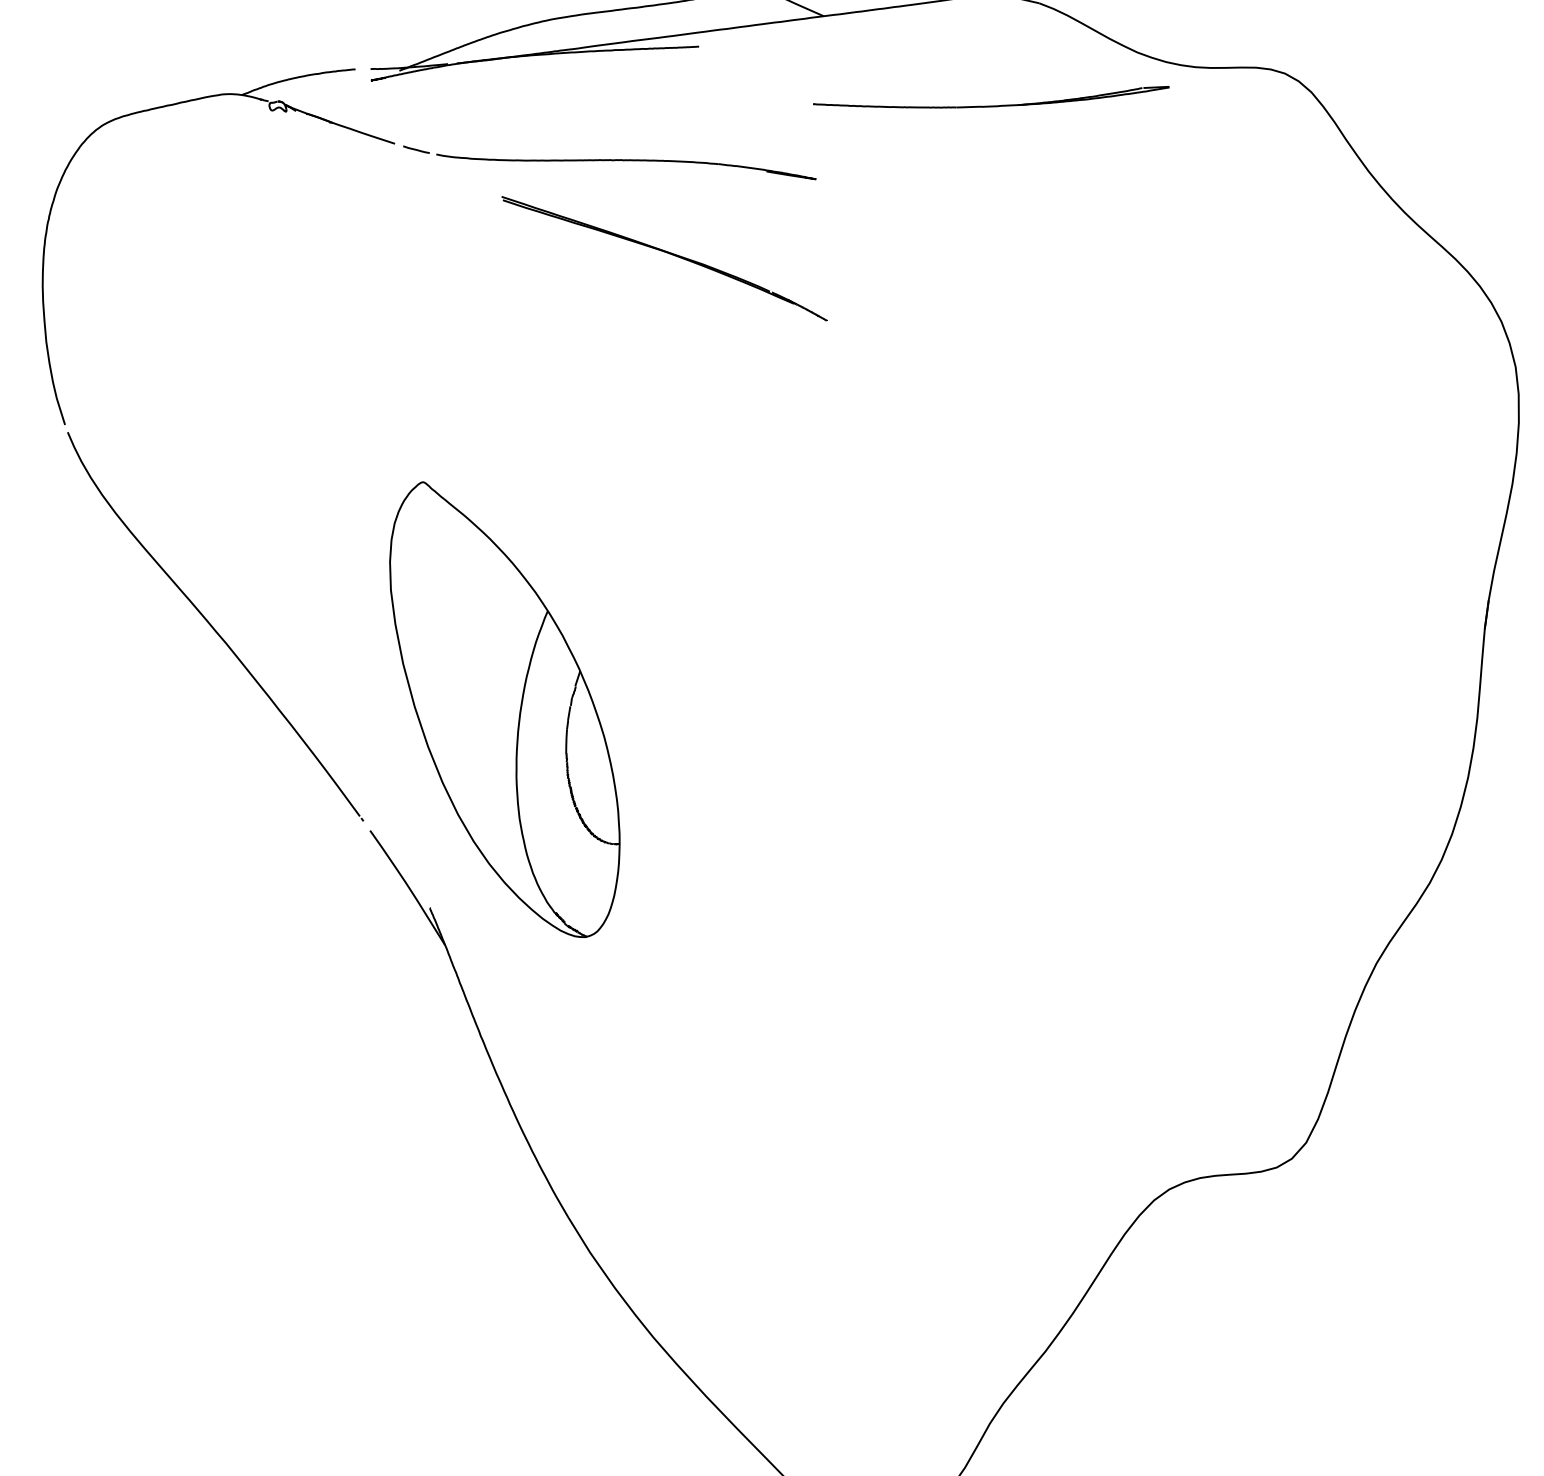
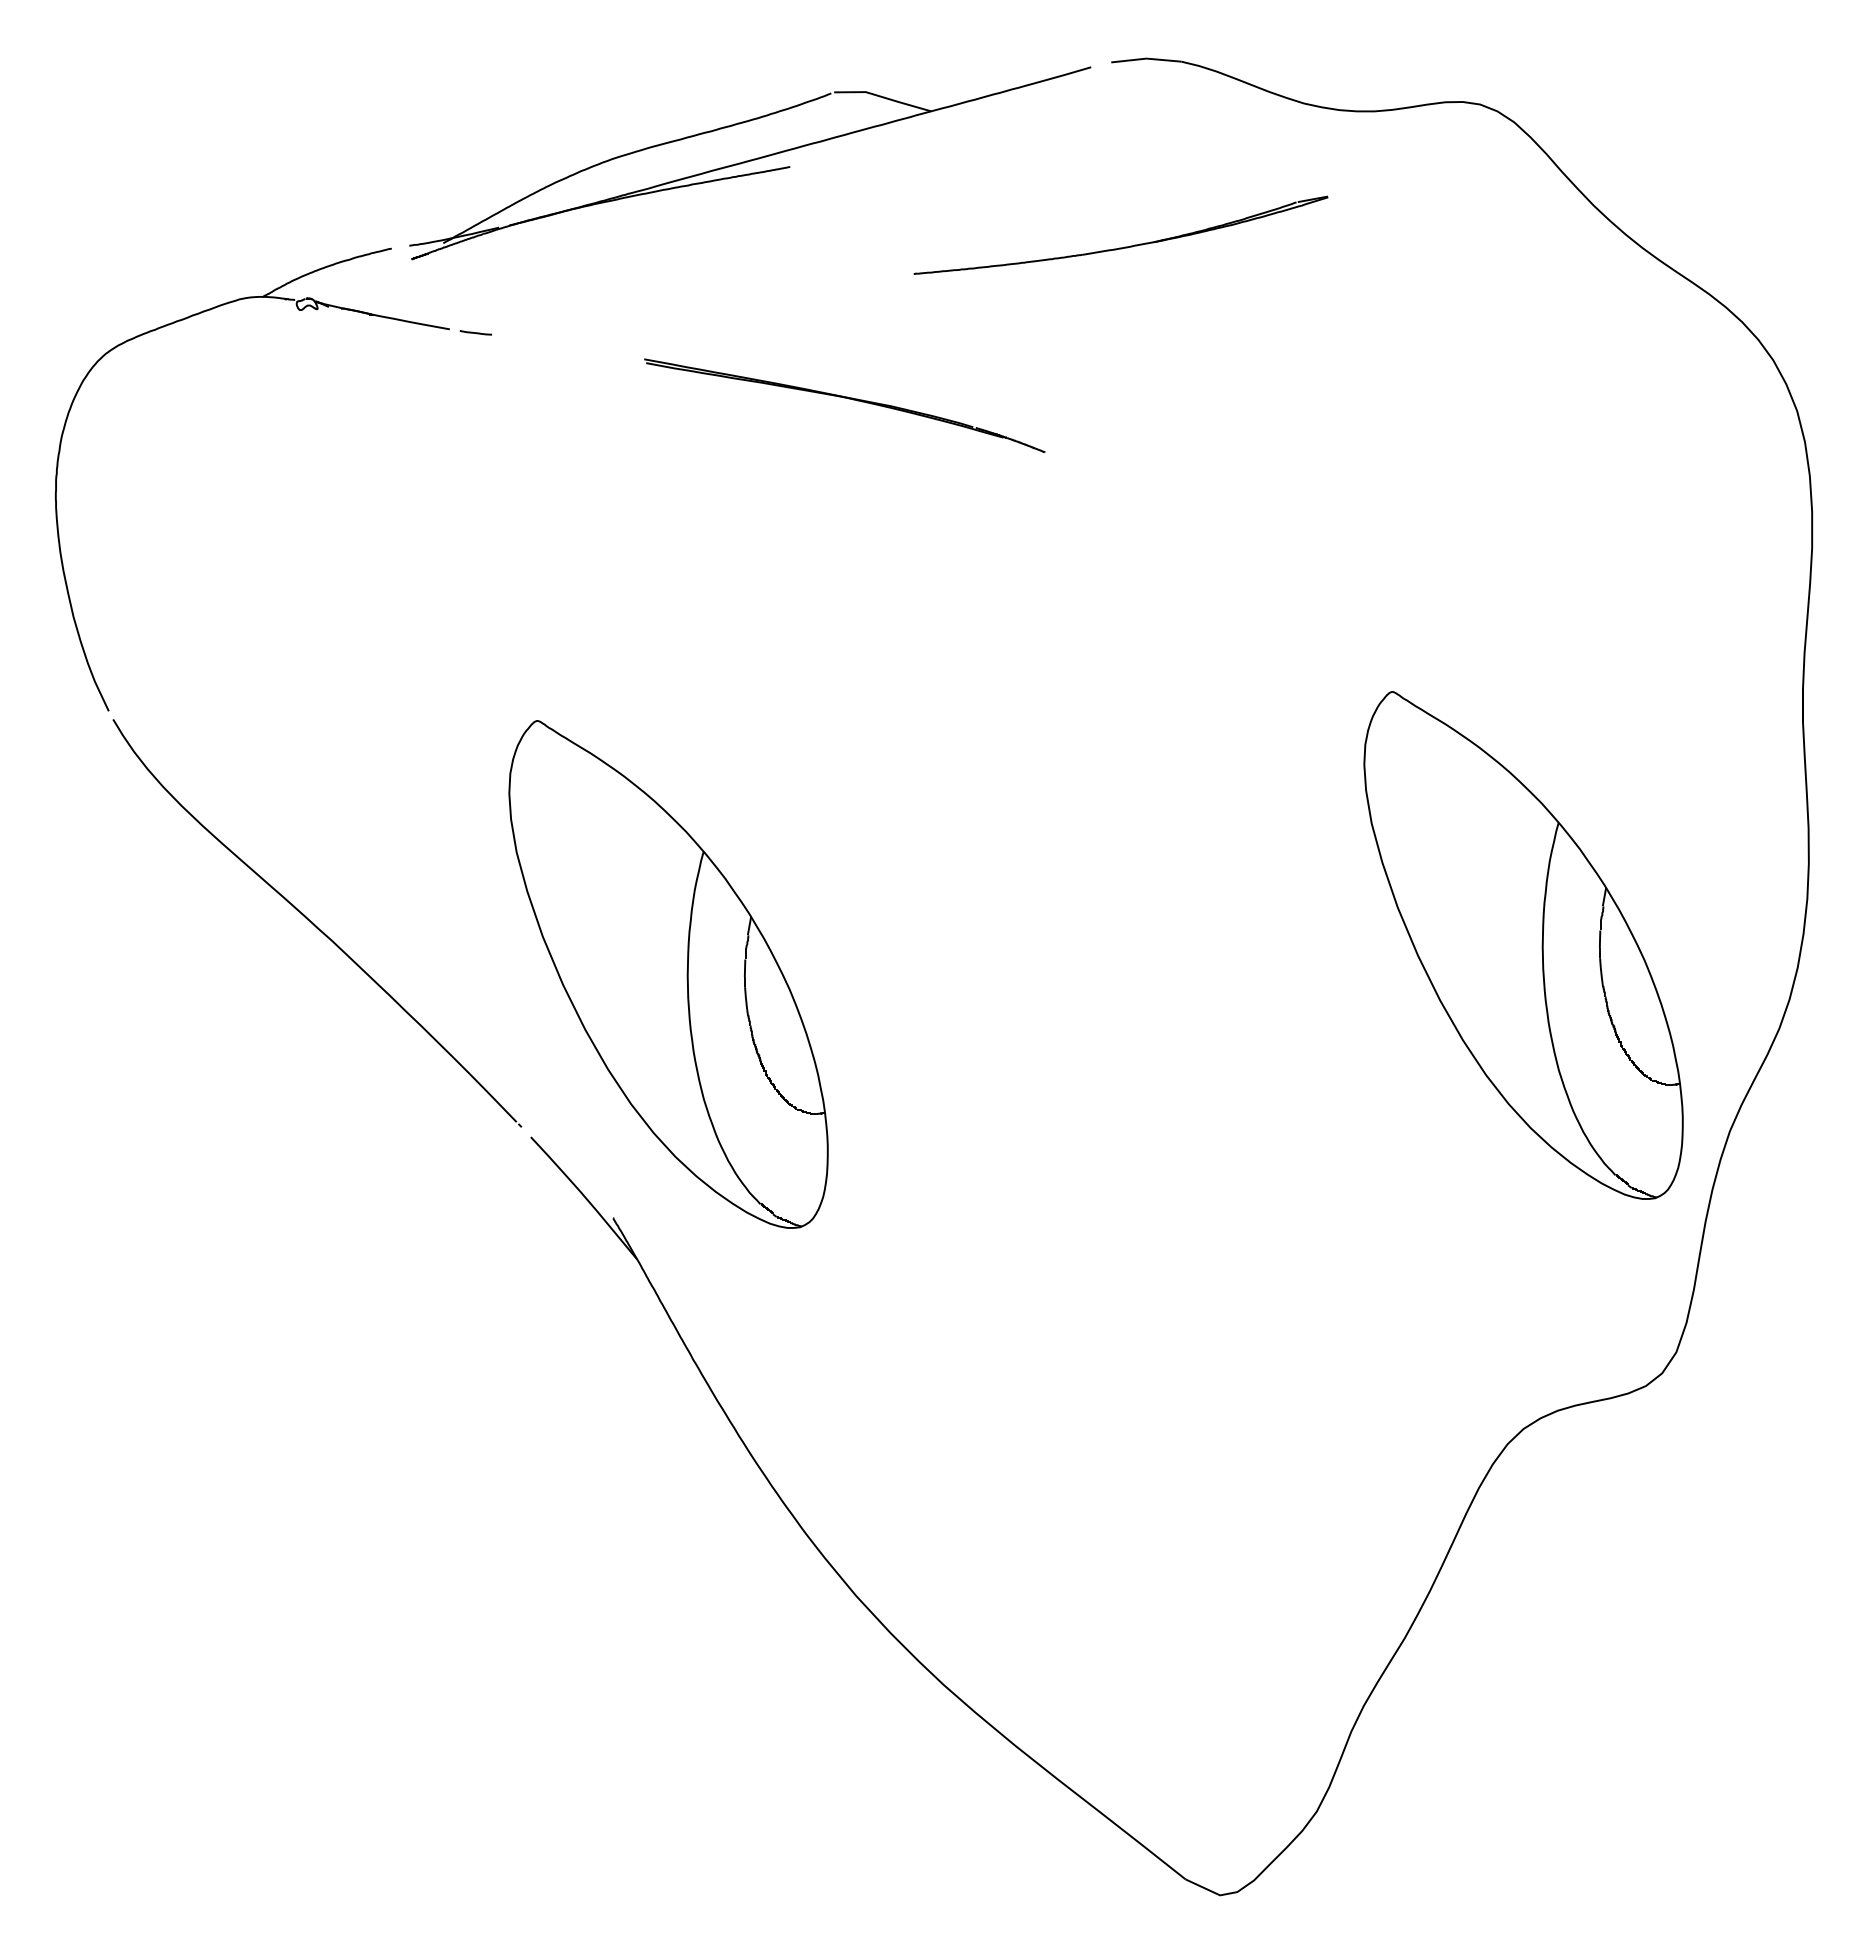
part: (992, 105) -> (1124, 246), moved
part: (626, 165) -> (724, 317), removed
part: (665, 252) -> (844, 398), moved
part: (1224, 783) -> (1523, 945), added

